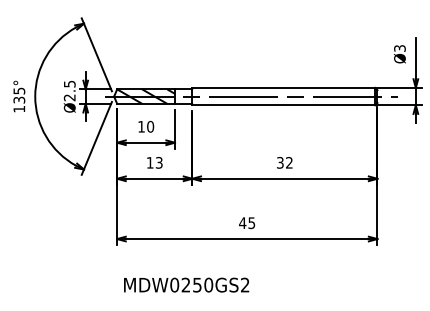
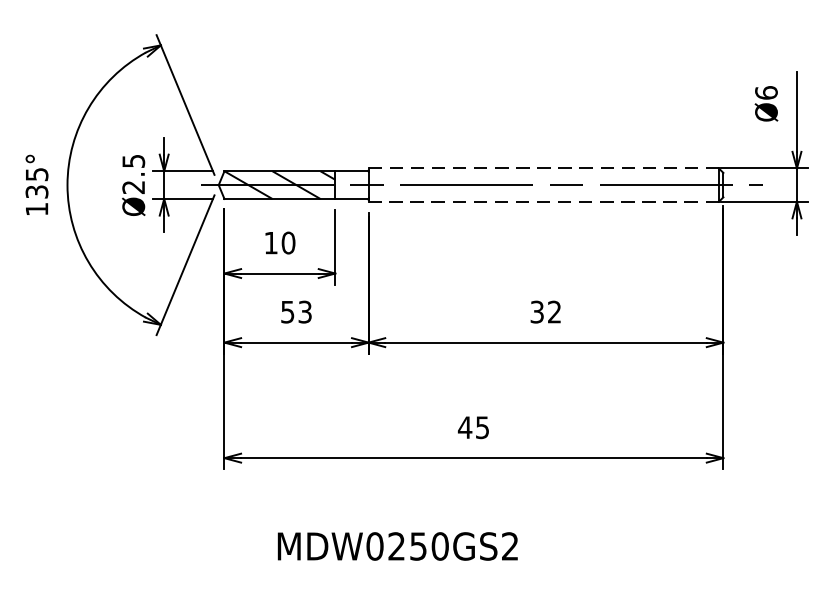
text: (399, 48) -> (765, 92), Ø3 -> Ø6
line: (284, 87) -> (545, 167), solid -> dashed
line: (283, 105) -> (543, 202), solid -> dashed
text: (149, 162) -> (286, 311), 13 -> 53
text: (186, 284) -> (397, 545), moved

